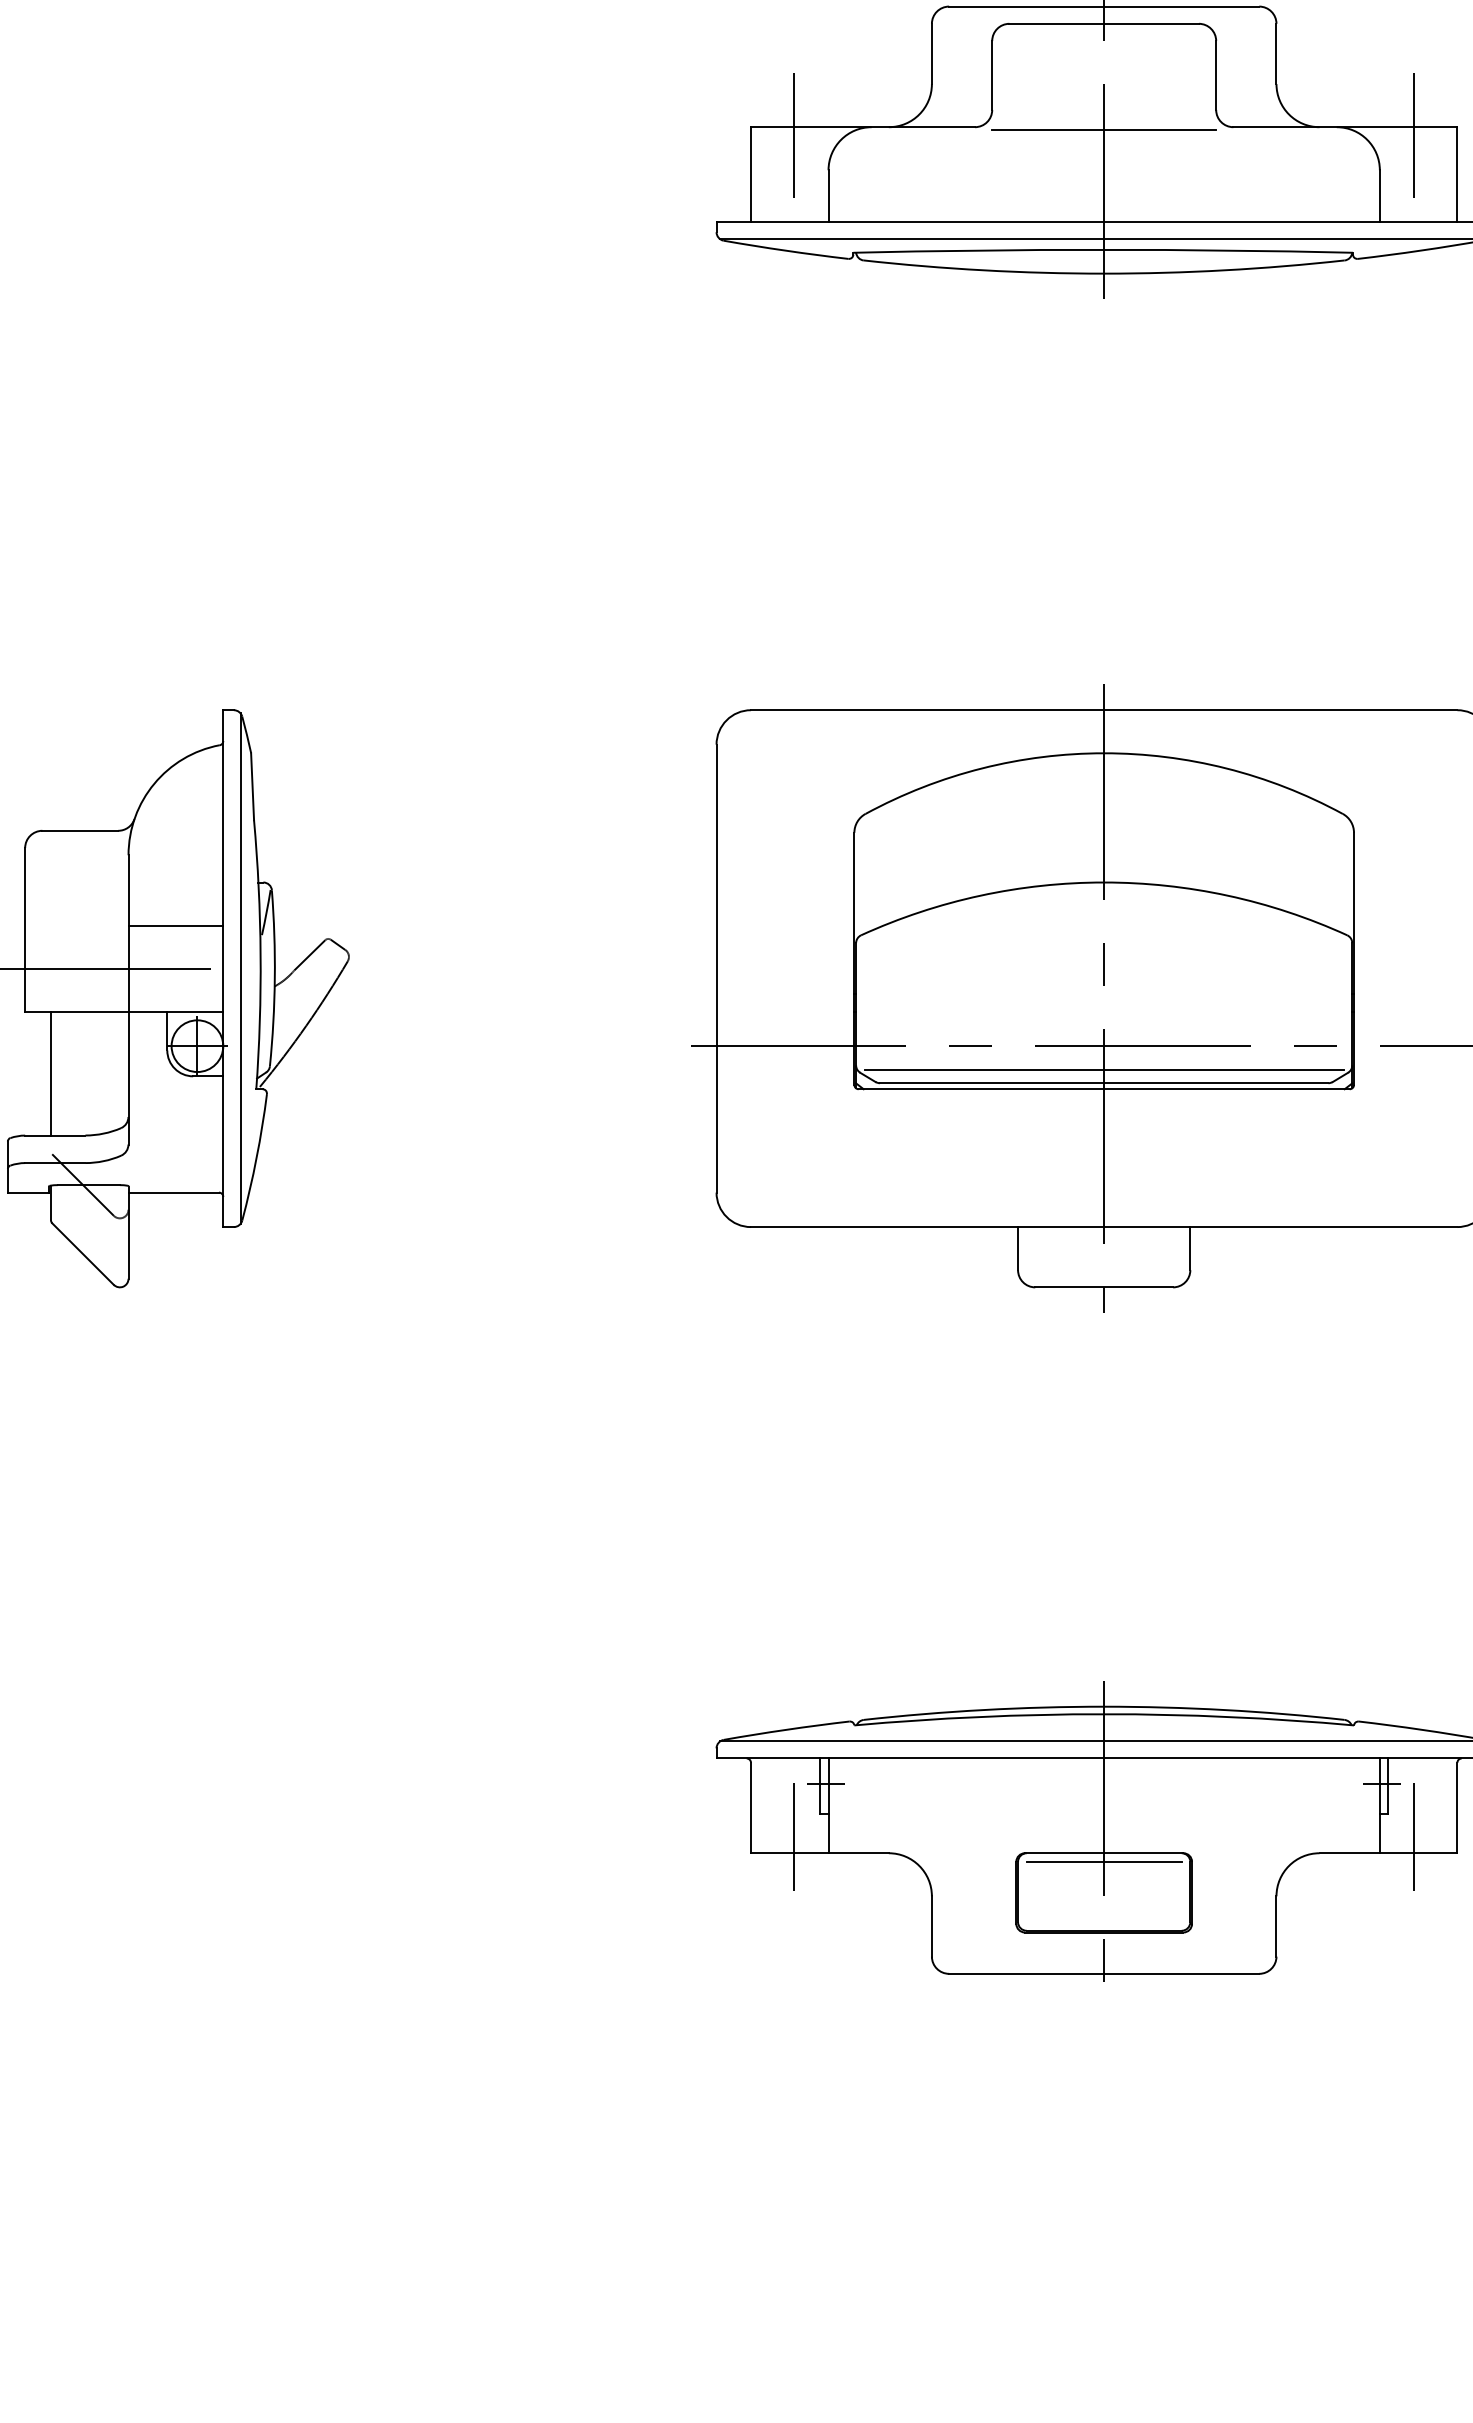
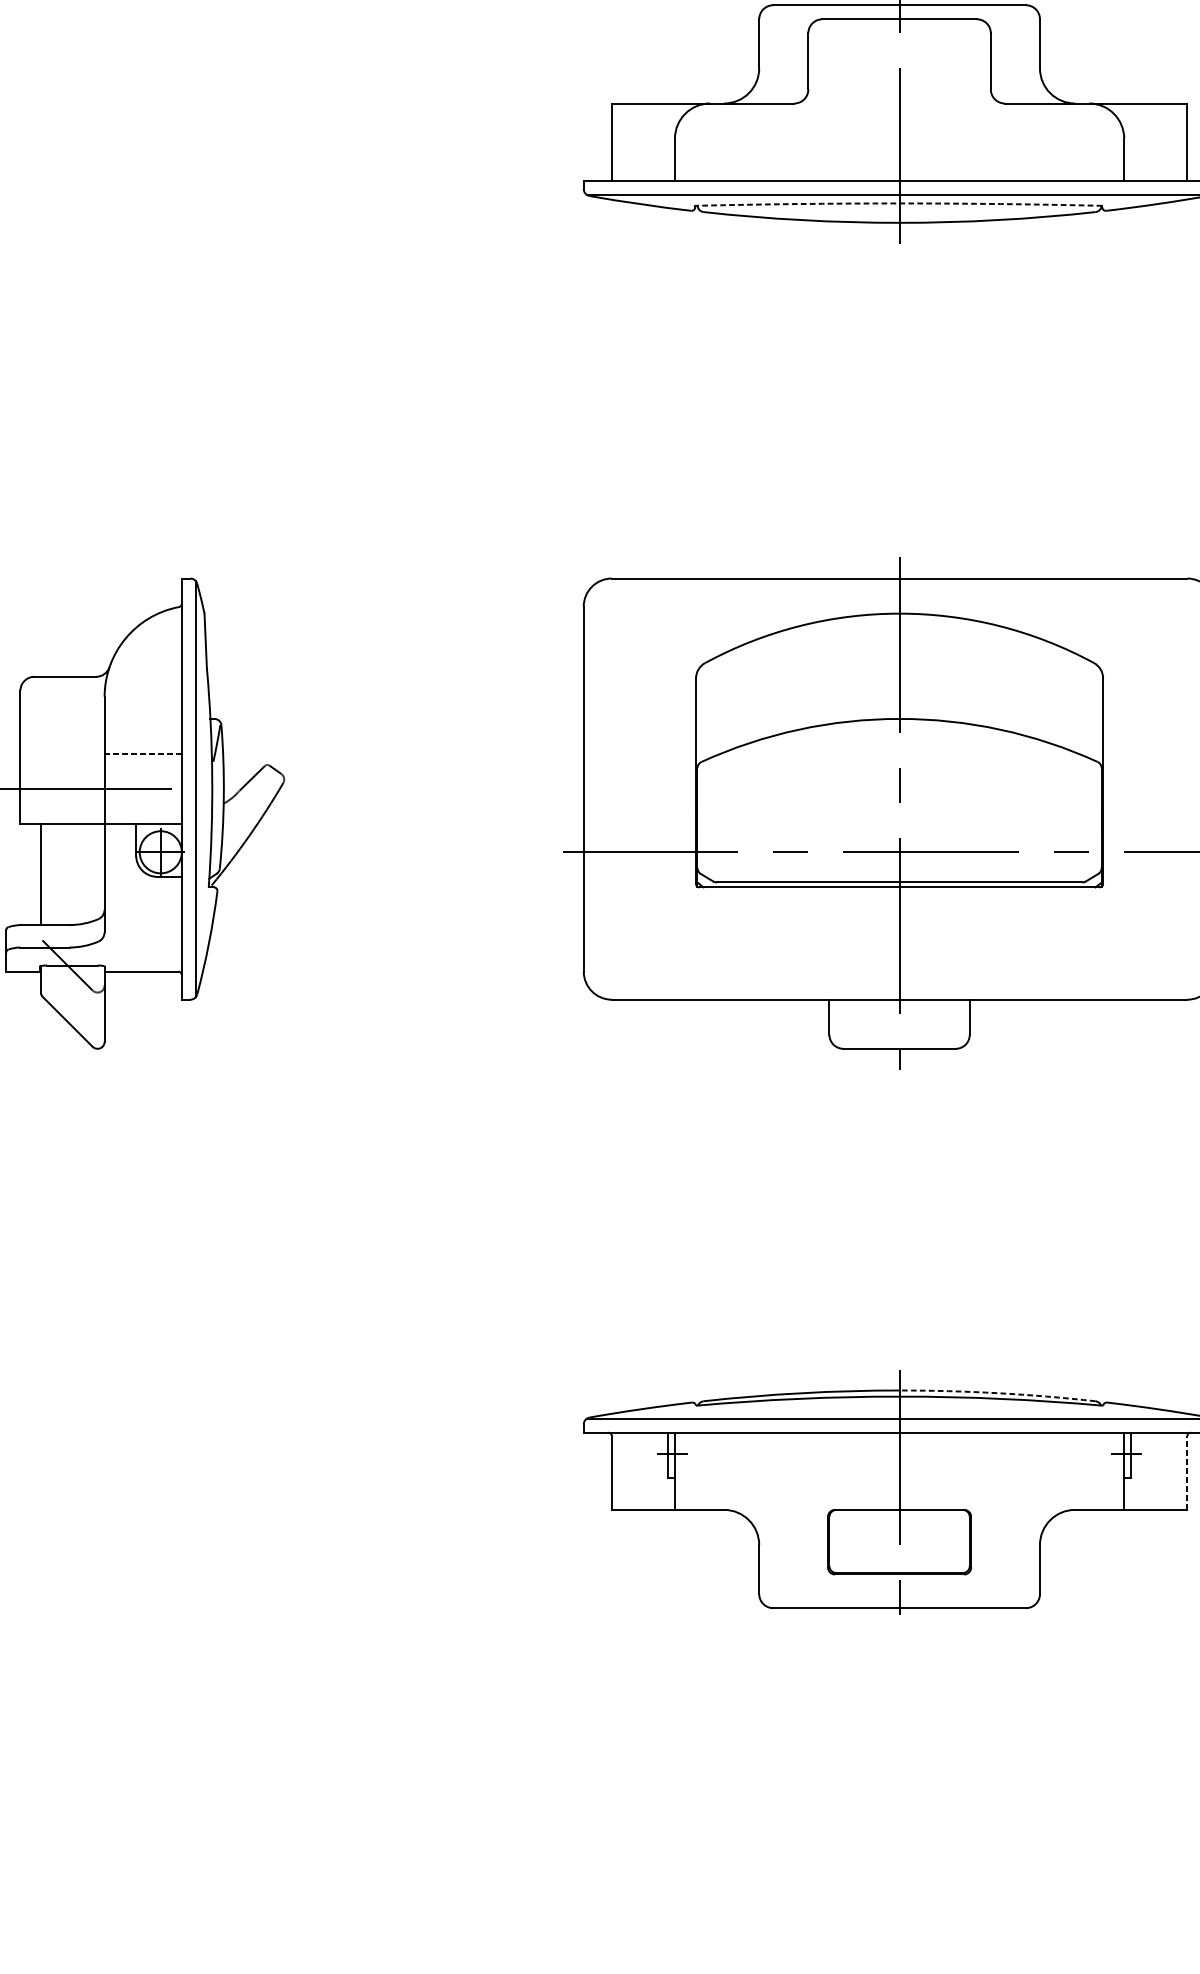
line: (1104, 129) -> (899, 105), removed
line: (794, 134) -> (647, 109), removed
line: (1414, 134) -> (1152, 109), removed
arc: (1103, 249) -> (899, 203), solid -> dashed
line: (175, 925) -> (142, 753), solid -> dashed
line: (1103, 1070) -> (899, 872), removed
arc: (1224, 1710) -> (997, 1393), solid -> dashed
line: (1457, 1807) -> (1187, 1472), solid -> dashed
line: (794, 1836) -> (647, 1496), removed
line: (1414, 1836) -> (1152, 1496), removed
line: (1103, 1861) -> (899, 1516), removed

